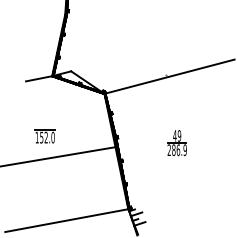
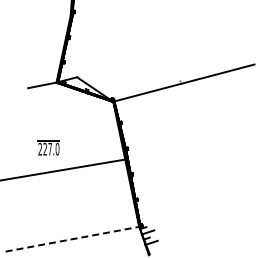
text: (41, 136) -> (44, 148), 152.0 -> 227.0
part: (176, 143) -> (191, 155), removed
line: (66, 220) -> (72, 239), solid -> dashed

